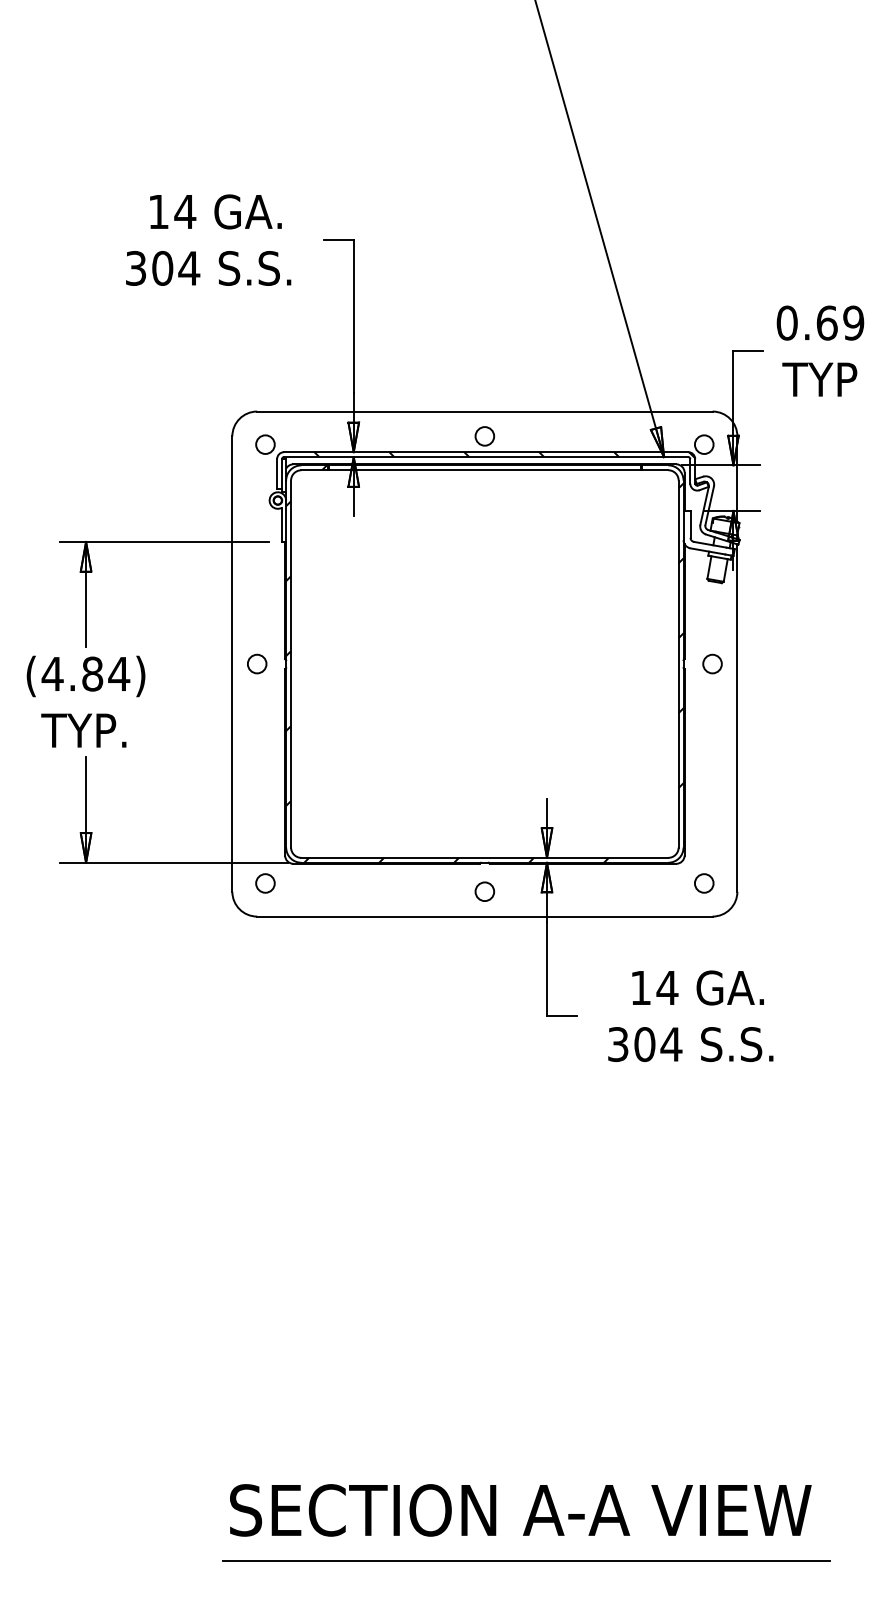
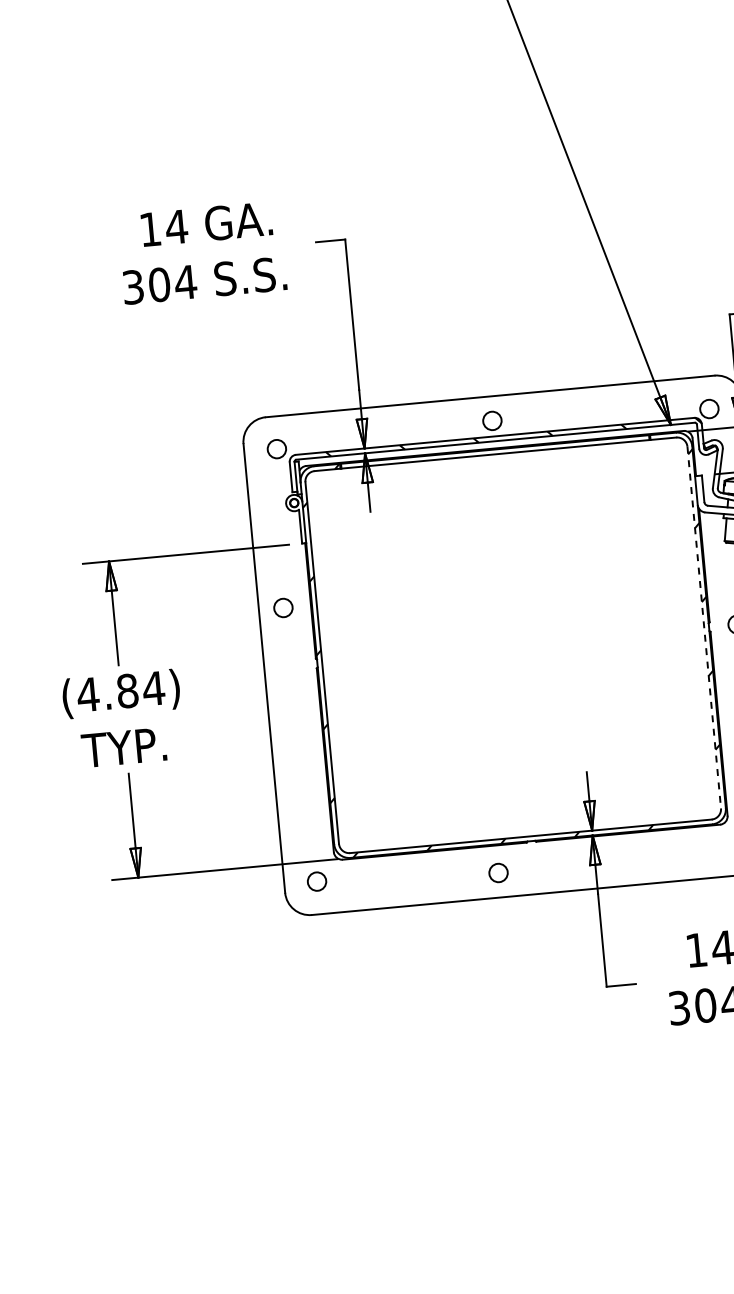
circle: (257, 663) -> (283, 607), moved
line: (678, 664) -> (704, 628), solid -> dashed
circle: (484, 891) -> (498, 872), moved

